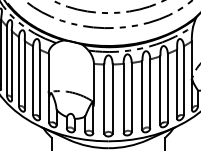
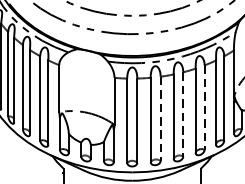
line: (167, 88) -> (204, 107), solid -> dashed
line: (150, 93) -> (183, 113), solid -> dashed
line: (131, 97) -> (160, 118), solid -> dashed

